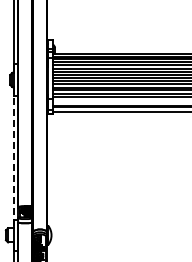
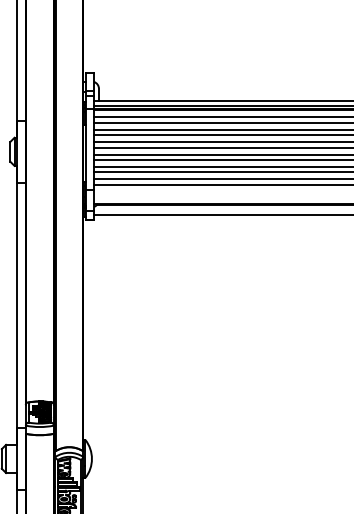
line: (13, 157) -> (16, 305), dashed -> solid

